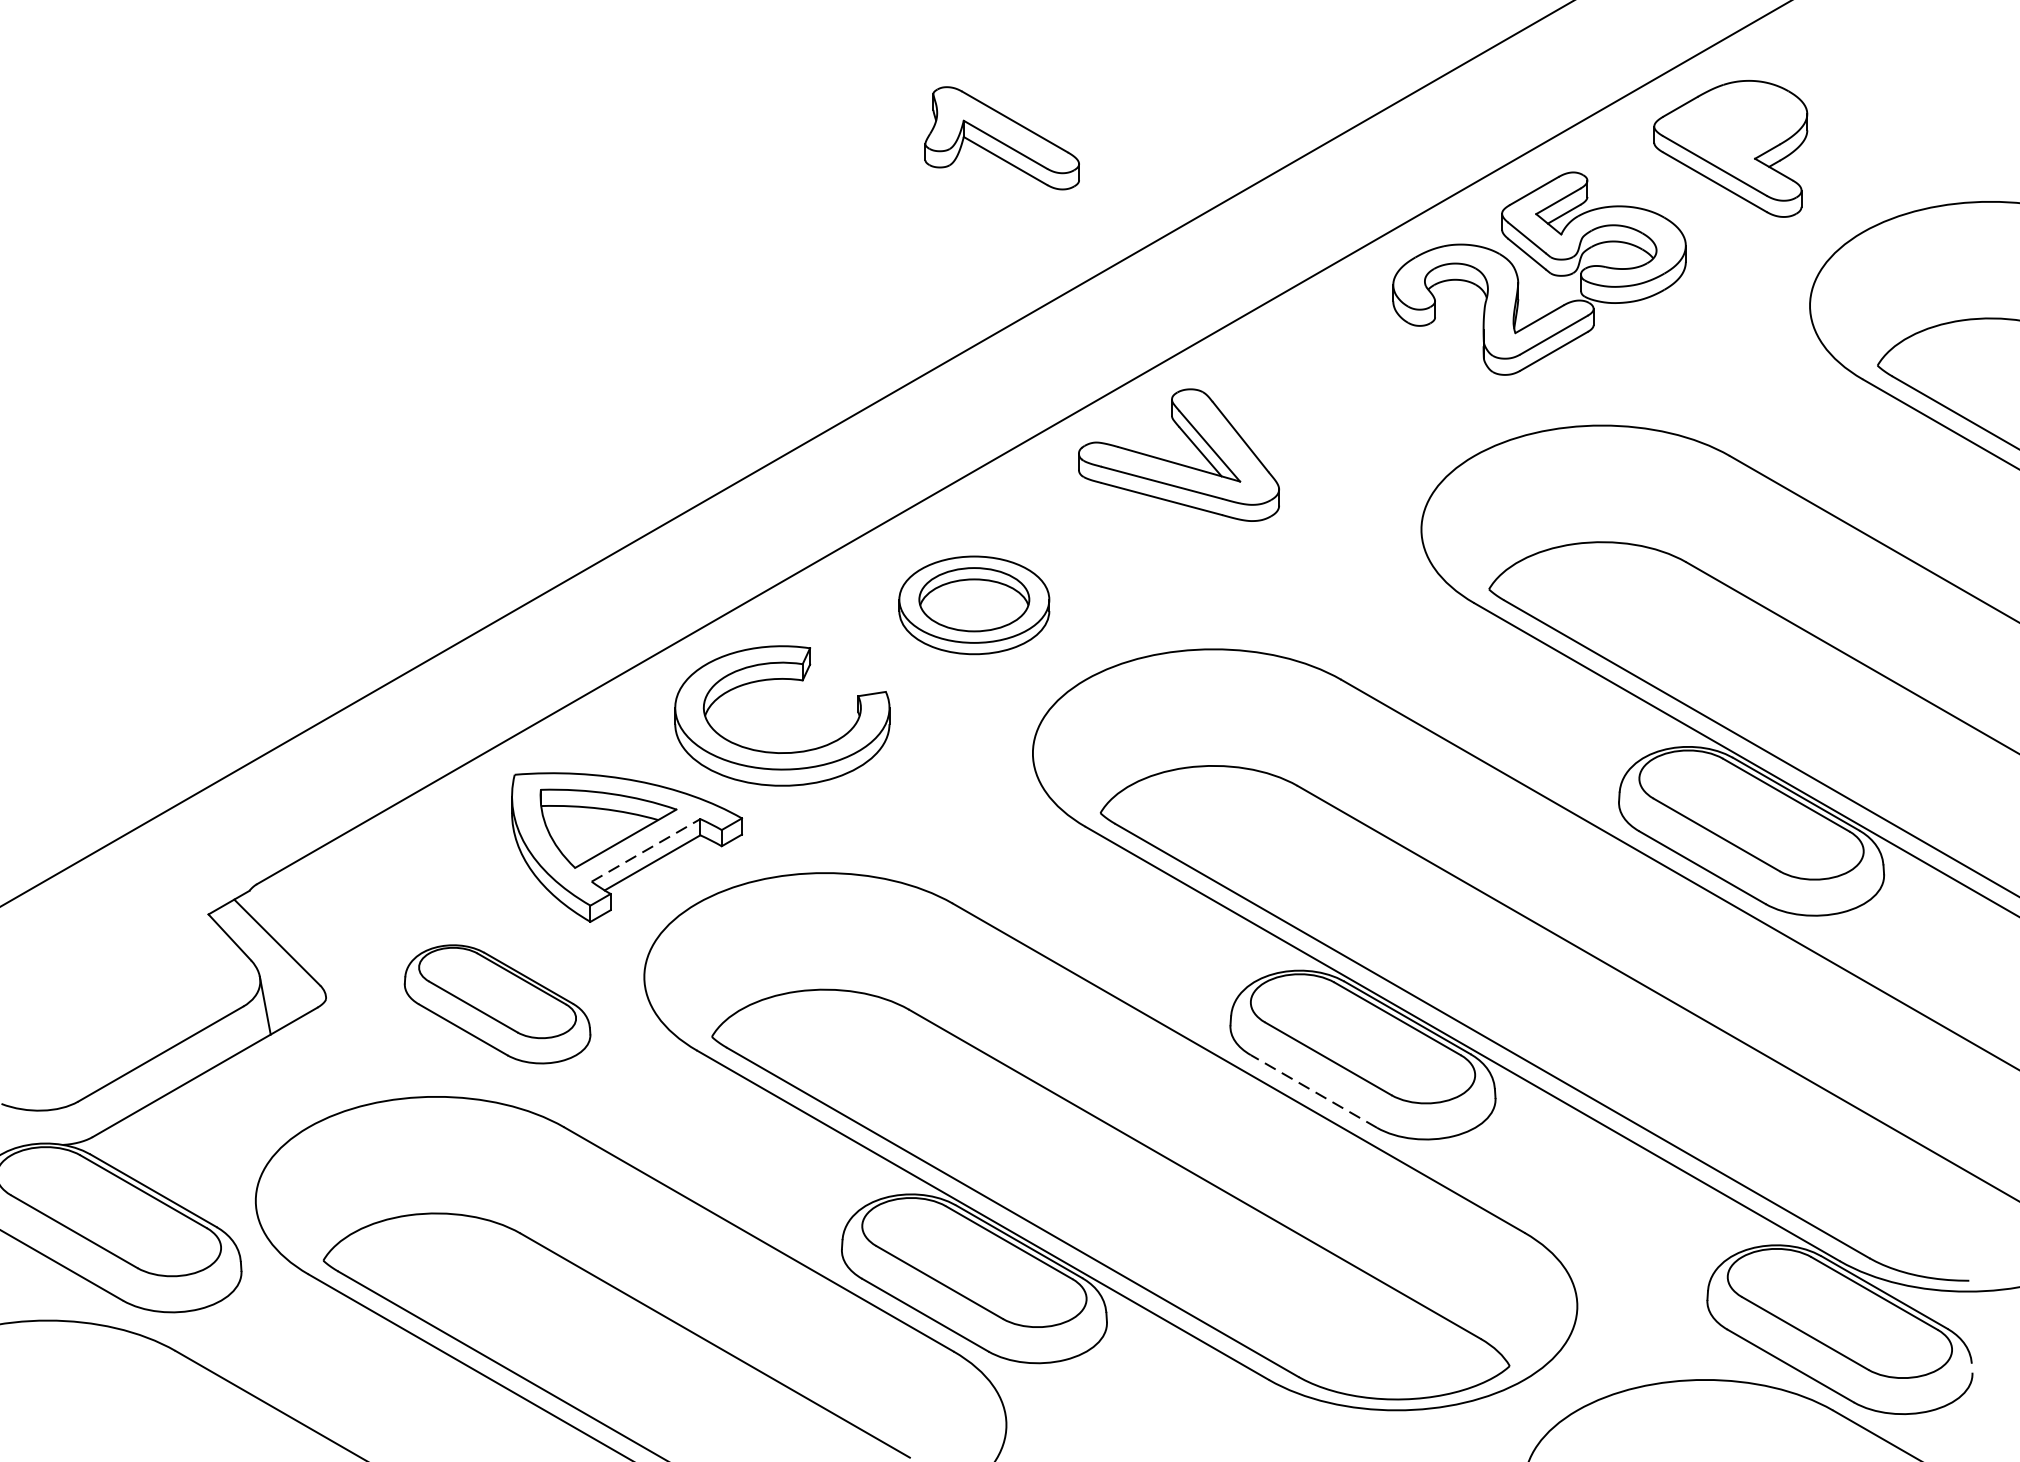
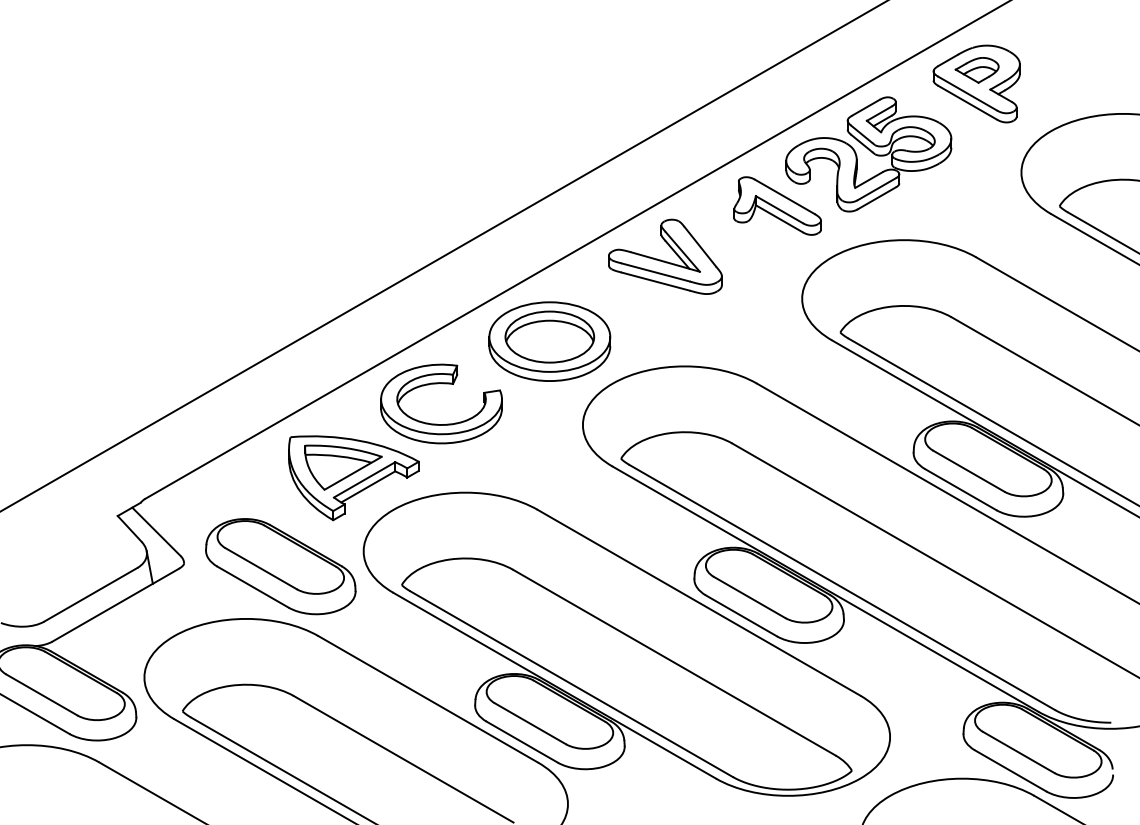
part: (1730, 124) -> (976, 70), added
part: (1002, 137) -> (777, 205), moved
part: (973, 605) -> (549, 341), size x1.43
line: (647, 849) -> (365, 479), dashed -> solid
part: (496, 1003) -> (280, 566), size x1.43
line: (1313, 1090) -> (741, 615), dashed -> solid

